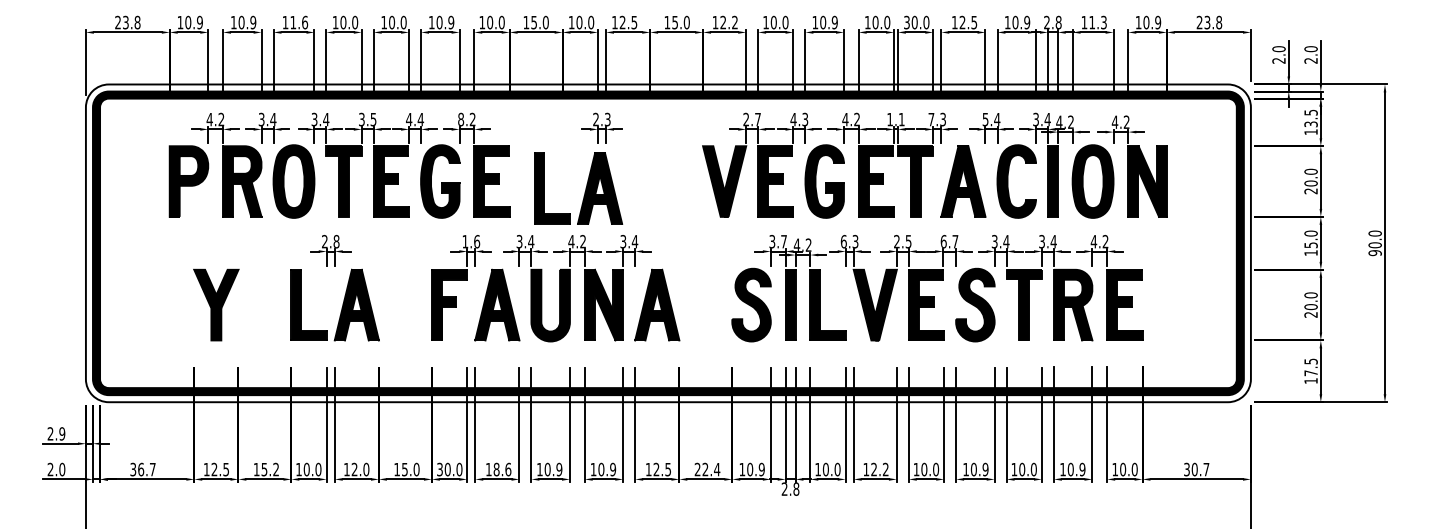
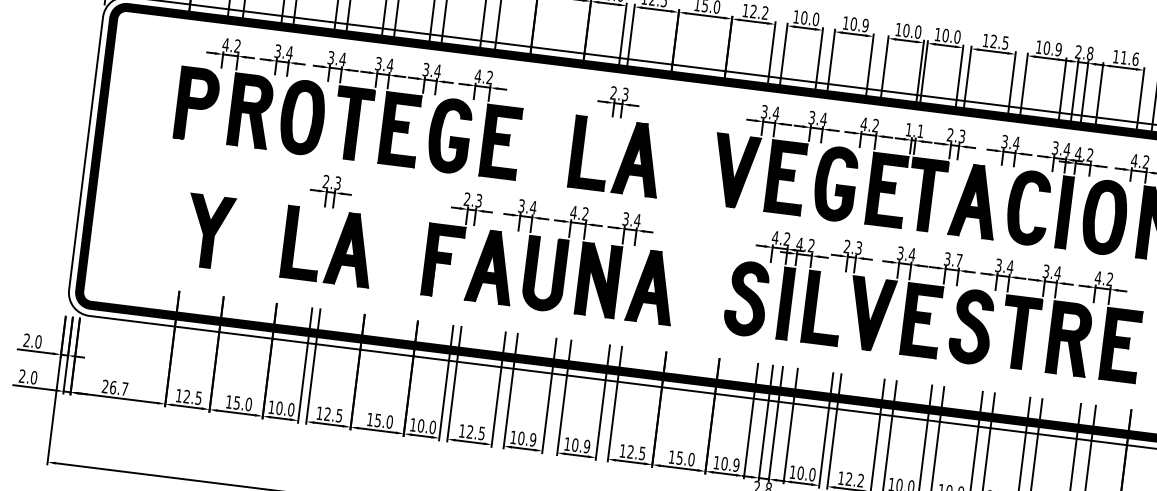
text: (906, 22) -> (937, 34), 30.0 -> 10.0
text: (1103, 22) -> (1135, 59), 11.3 -> 11.6
text: (985, 118) -> (1004, 140), 5.4 -> 3.4
text: (373, 119) -> (390, 65), 3.5 -> 3.4
text: (409, 119) -> (426, 69), 4.4 -> 3.4
text: (460, 119) -> (477, 76), 8.2 -> 4.2
text: (752, 119) -> (770, 112), 2.7 -> 3.4
text: (799, 119) -> (817, 118), 4.3 -> 3.4
text: (931, 119) -> (950, 134), 7.3 -> 2.3
part: (585, 188) -> (623, 157), moved
text: (336, 241) -> (337, 183), 2.8 -> 2.3
text: (471, 241) -> (473, 199), 1.6 -> 2.3
text: (777, 241) -> (780, 238), 3.7 -> 4.2
text: (843, 241) -> (846, 246), 6.3 -> 2.3
text: (902, 241) -> (906, 253), 2.5 -> 3.4
text: (943, 241) -> (947, 258), 6.7 -> 3.7
text: (62, 433) -> (38, 341), 2.9 -> 2.0
text: (133, 469) -> (105, 386), 36.7 -> 26.7
text: (276, 469) -> (249, 404), 15.2 -> 15.0
text: (366, 469) -> (339, 415), 12.0 -> 12.5
text: (439, 469) -> (412, 424), 30.0 -> 10.0
text: (502, 469) -> (476, 432), 18.6 -> 12.5
text: (707, 469) -> (681, 458), 22.4 -> 15.0

